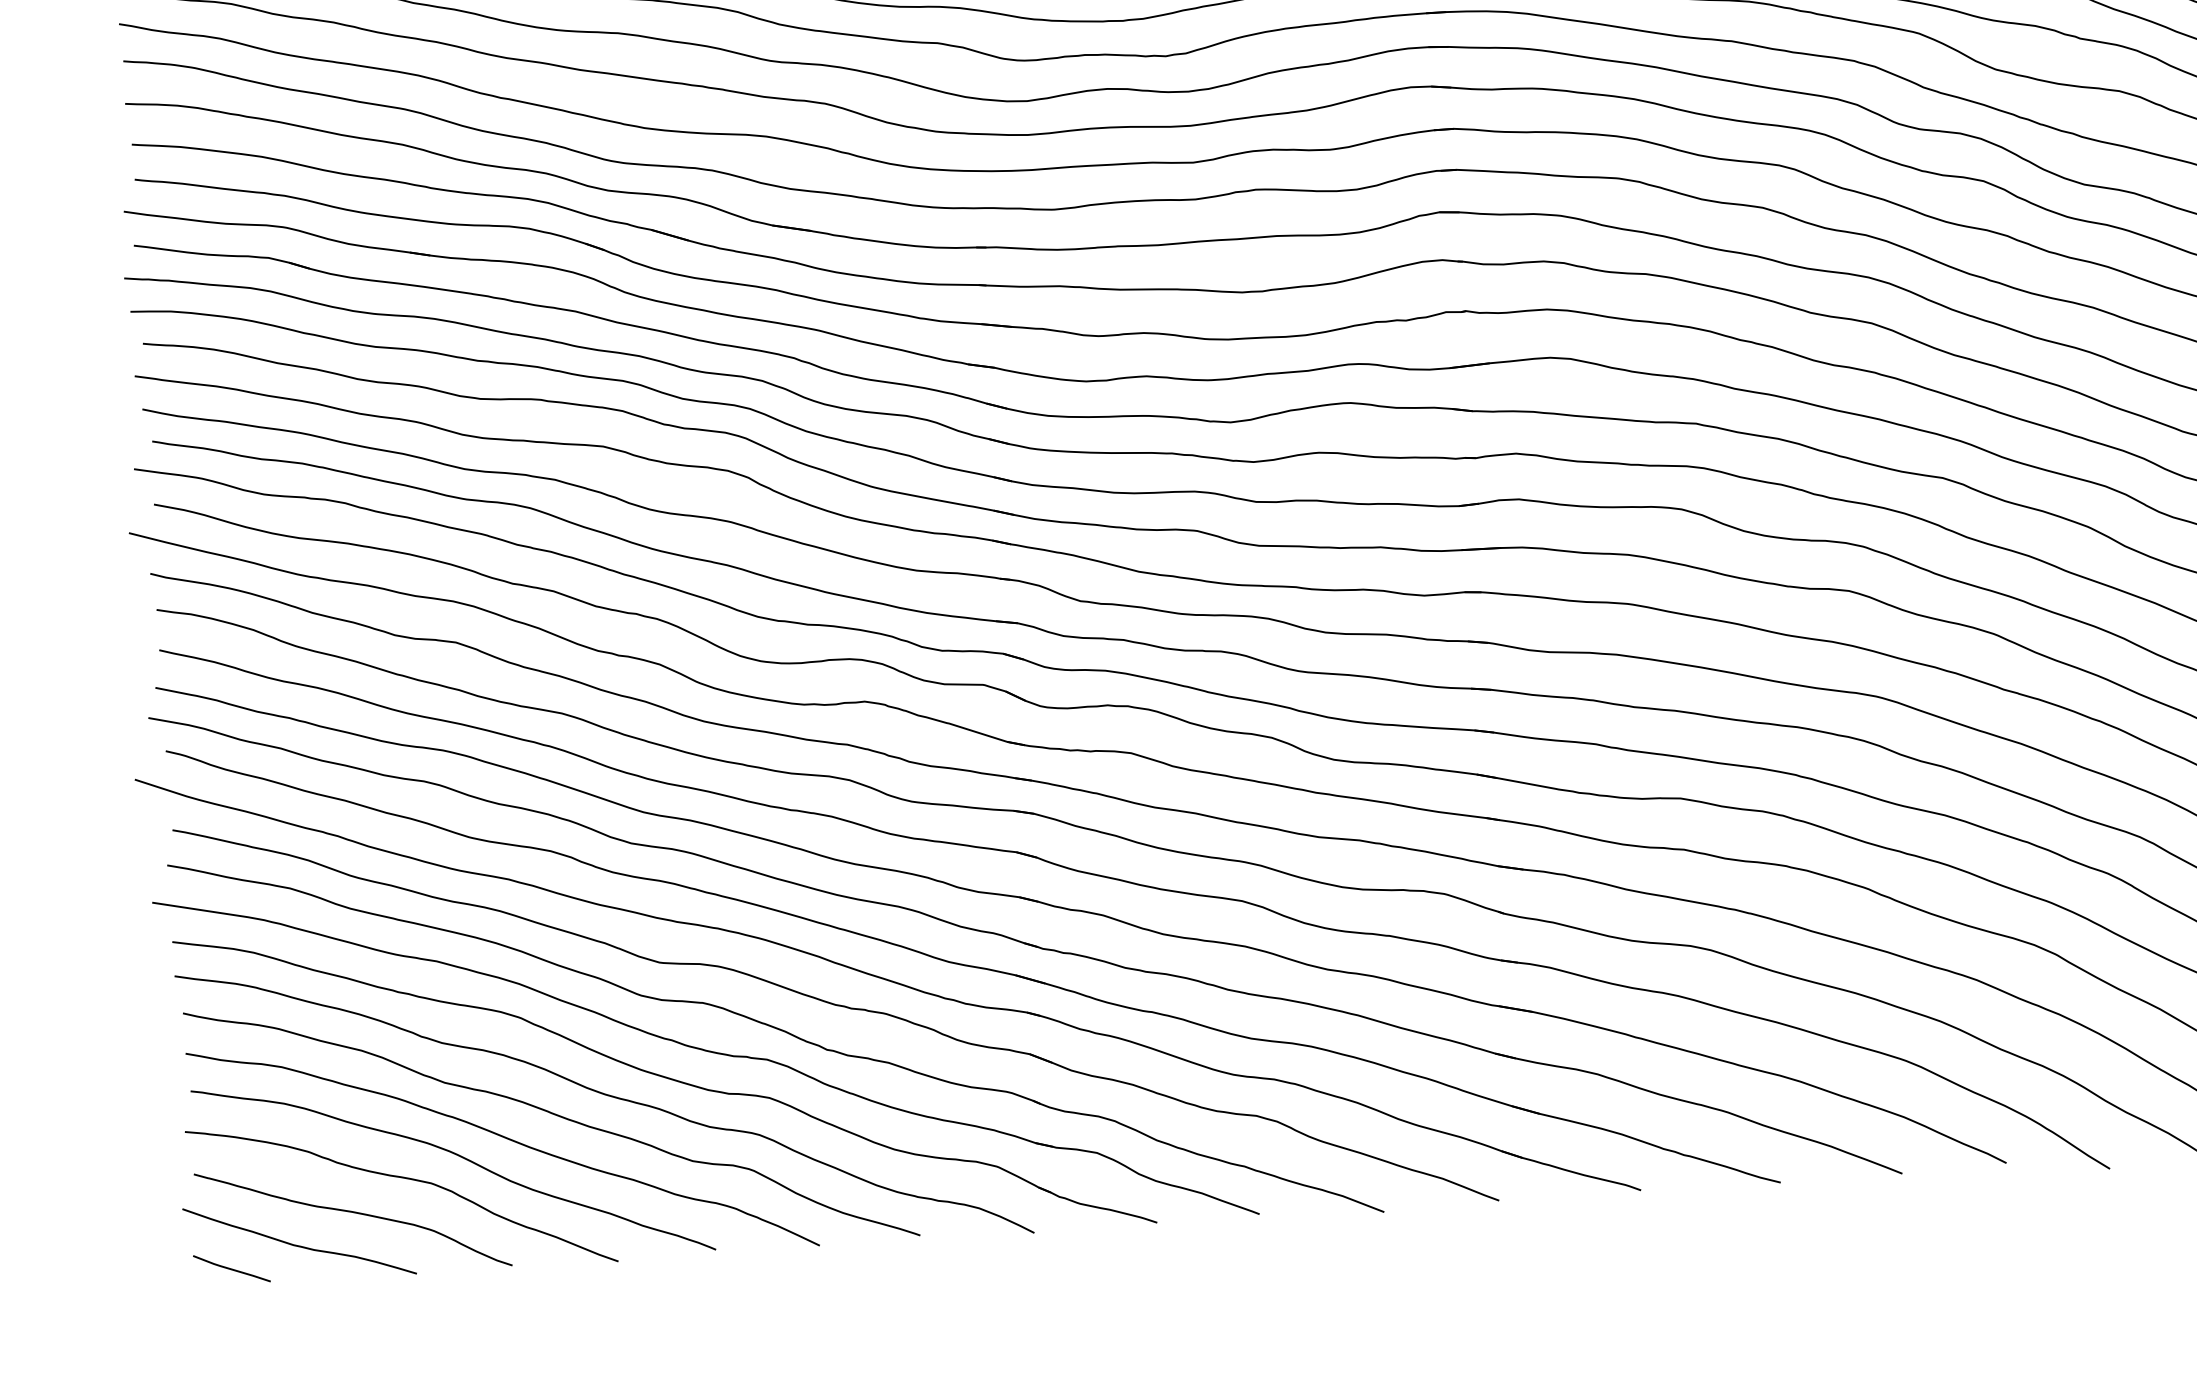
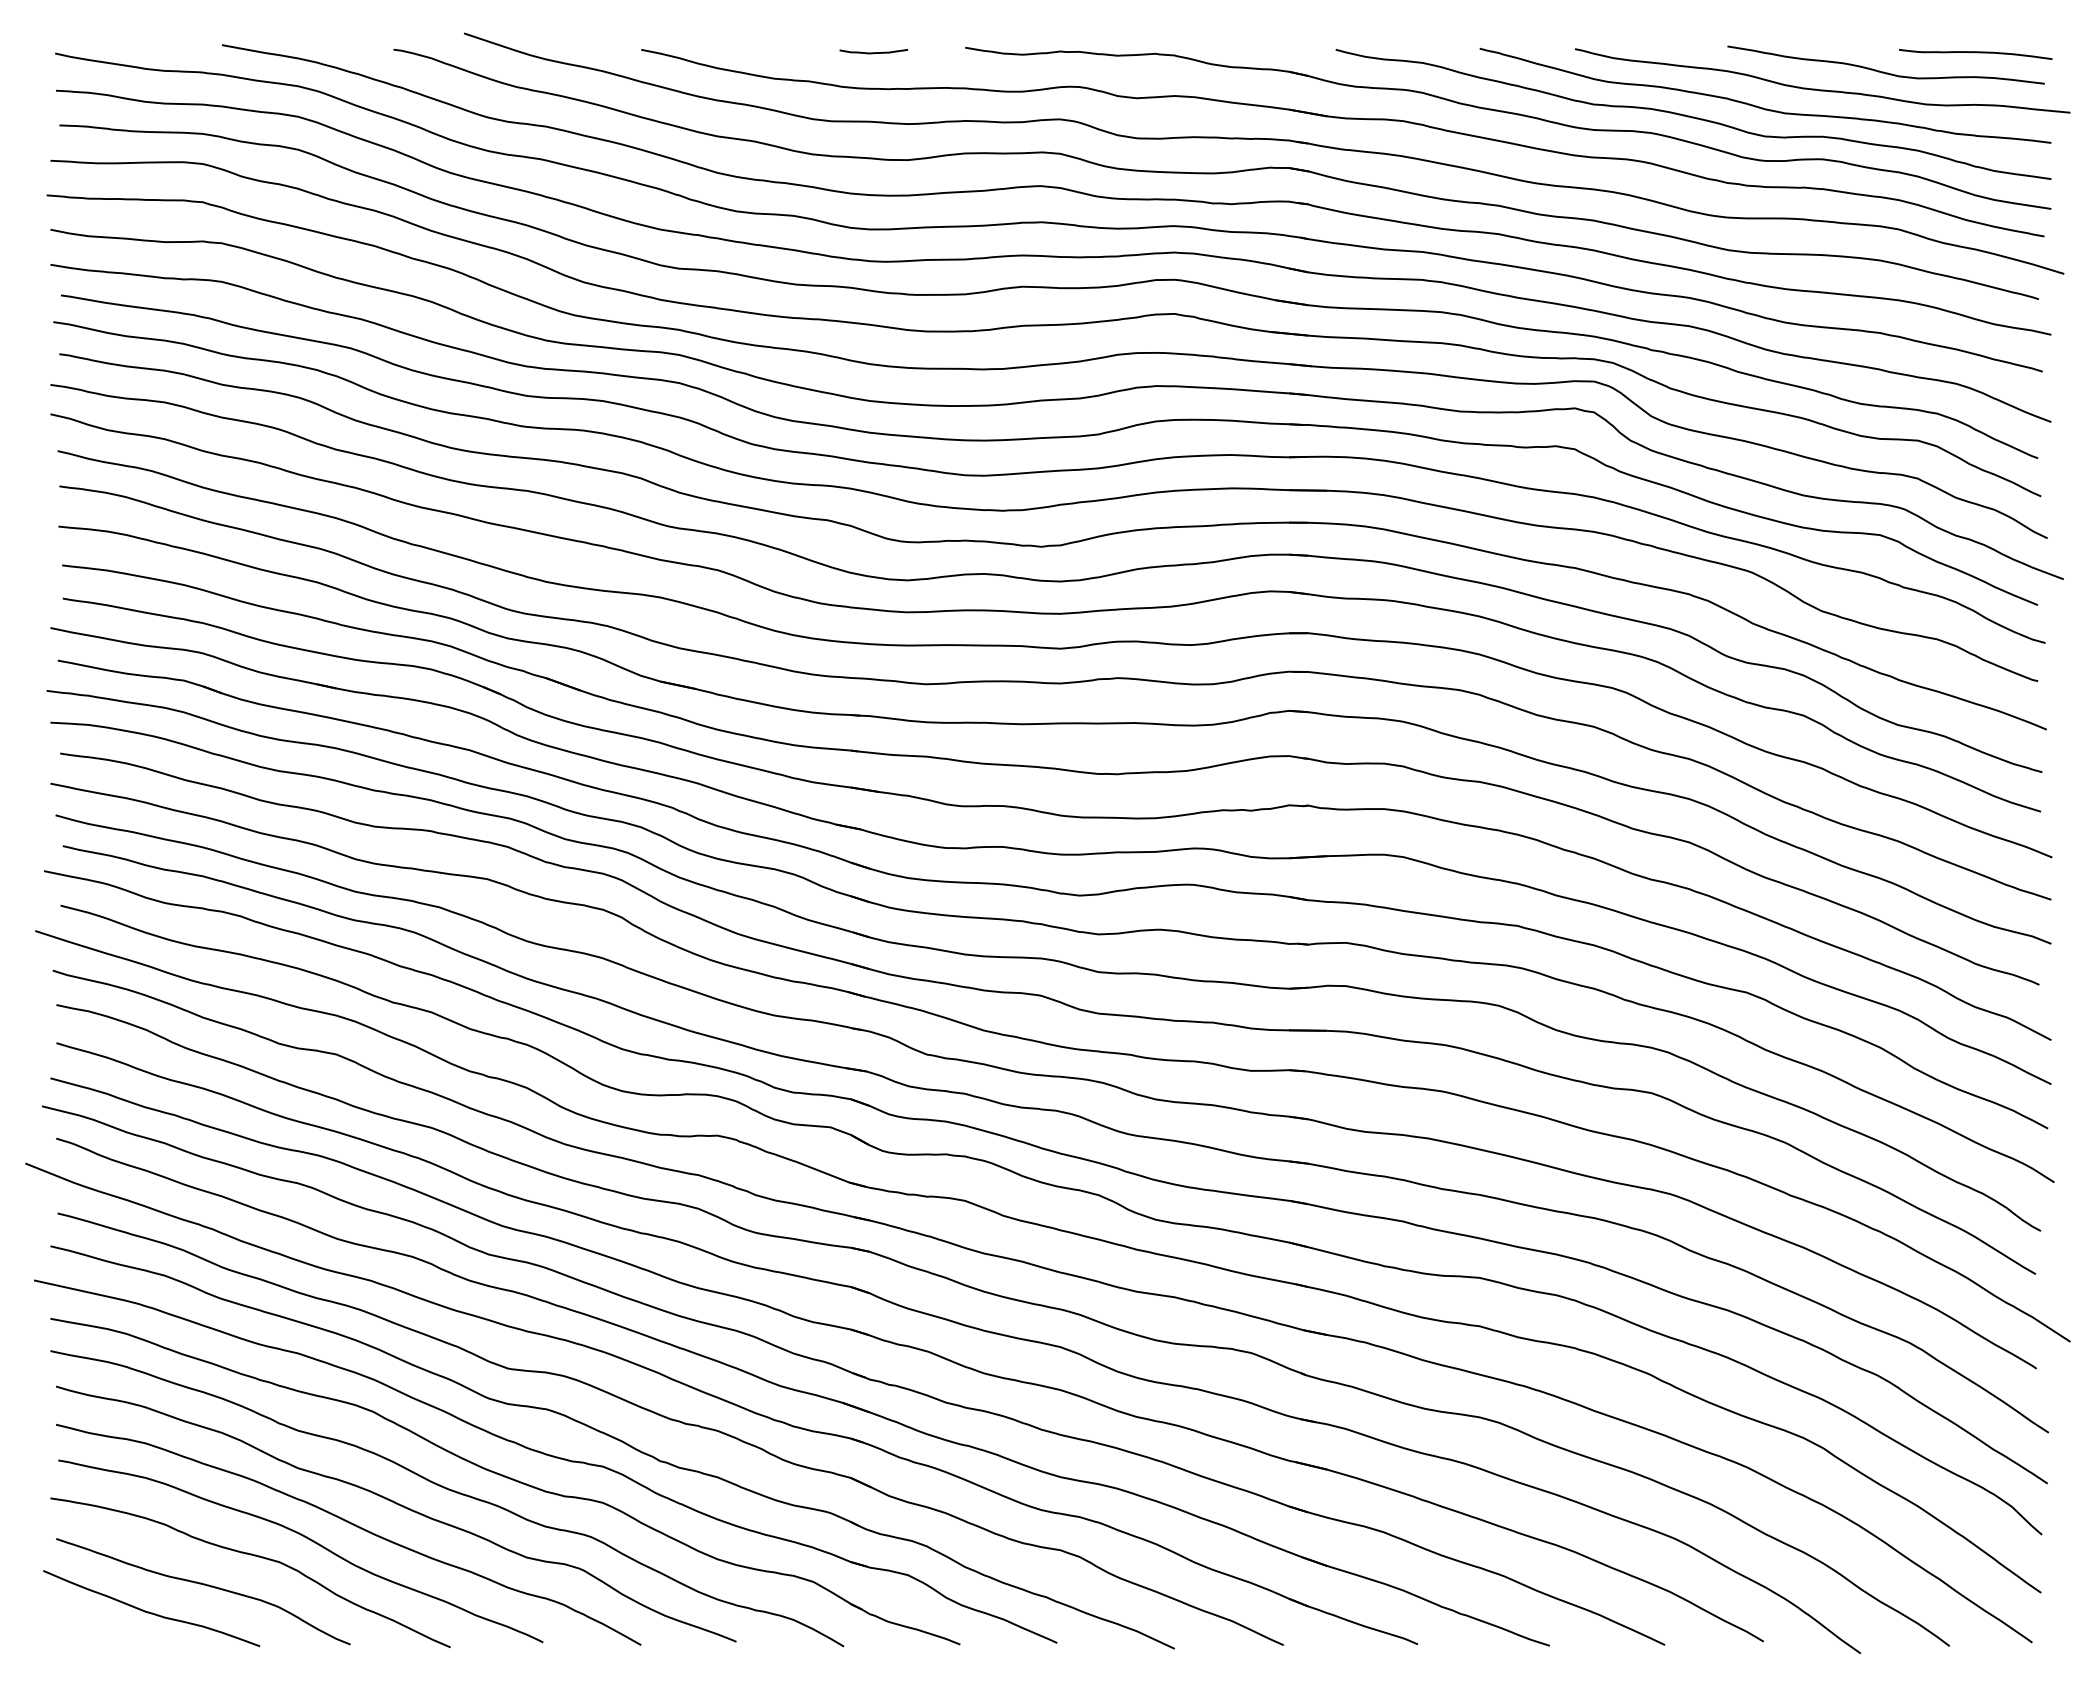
line: (231, 1269) -> (85, 1630), removed

